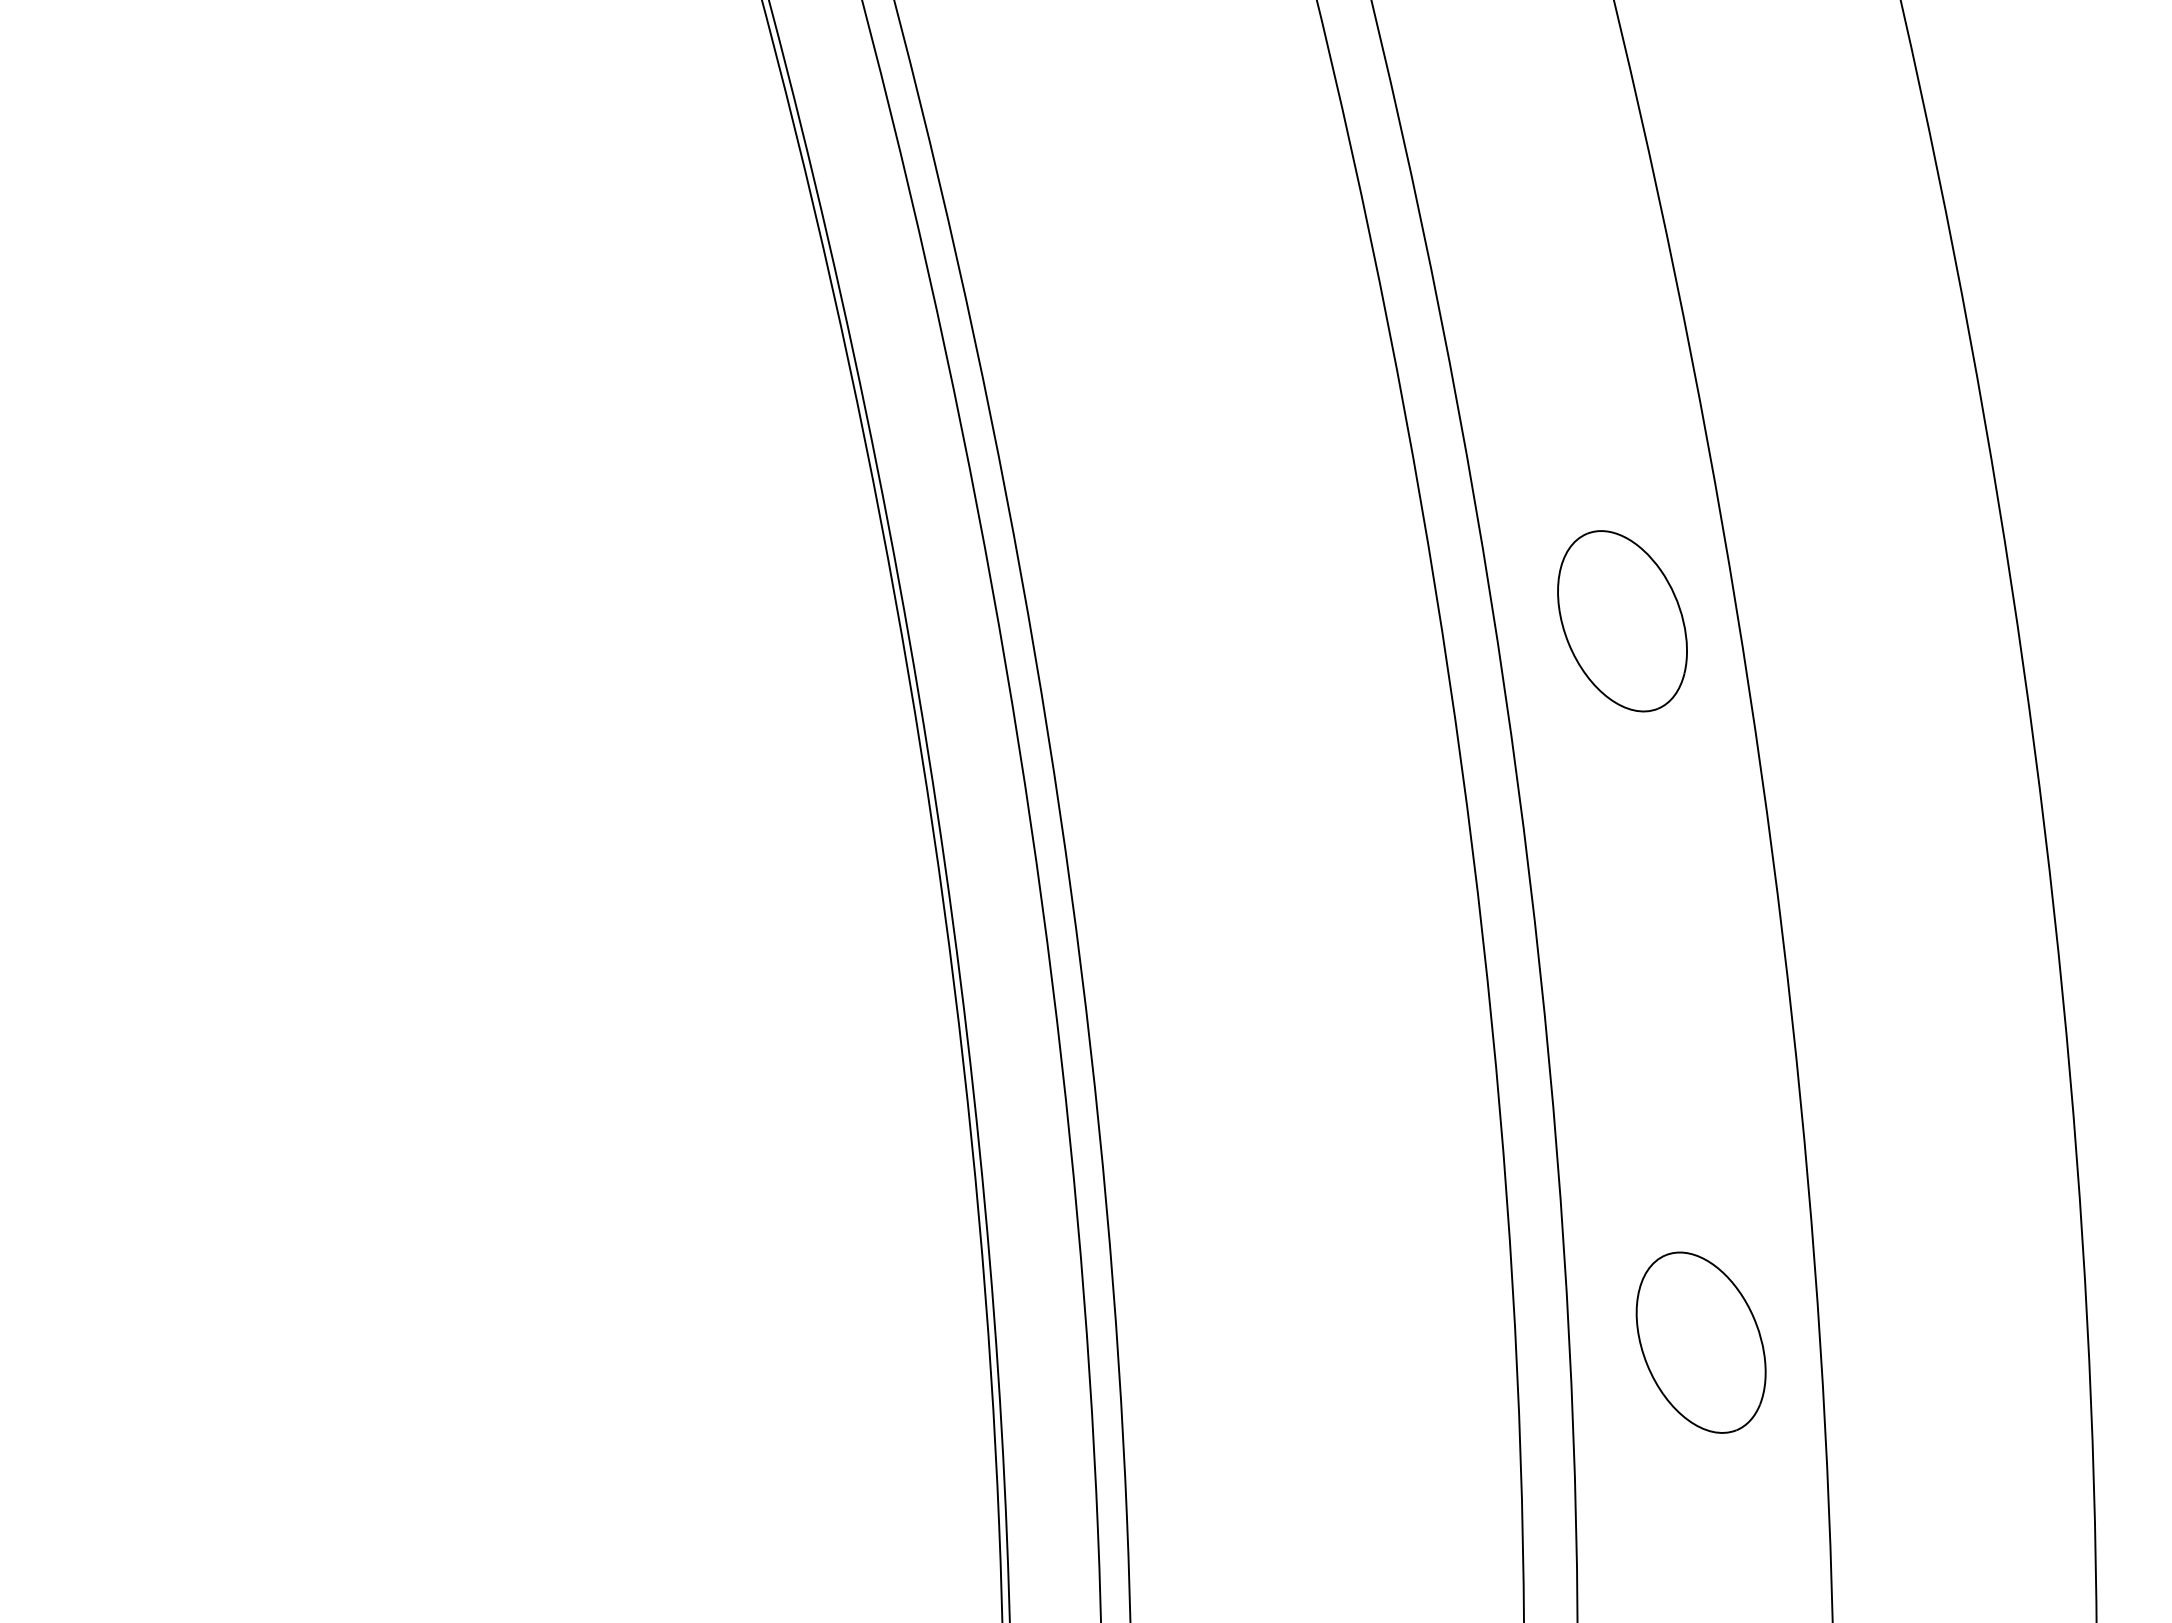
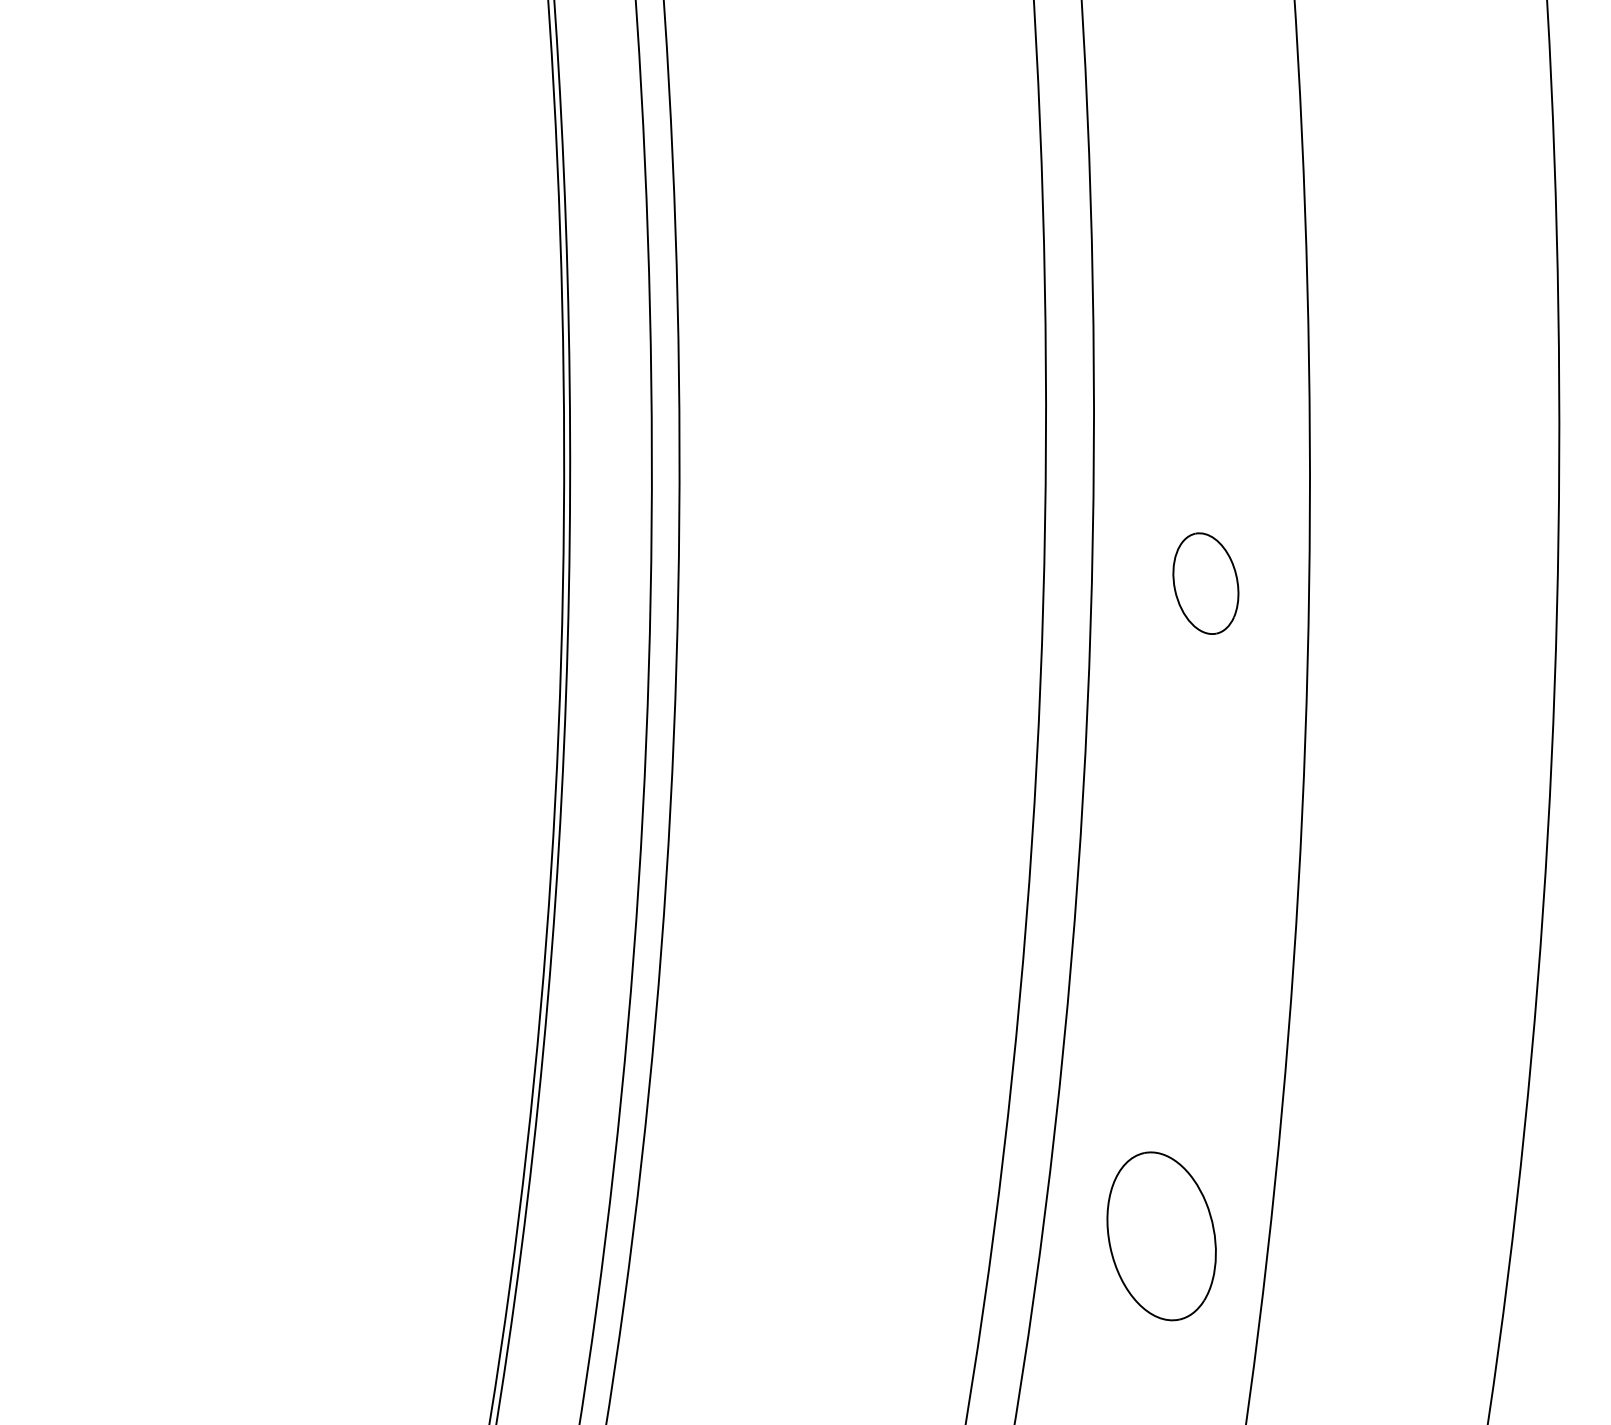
part: (1622, 621) -> (1205, 583), size x0.6

